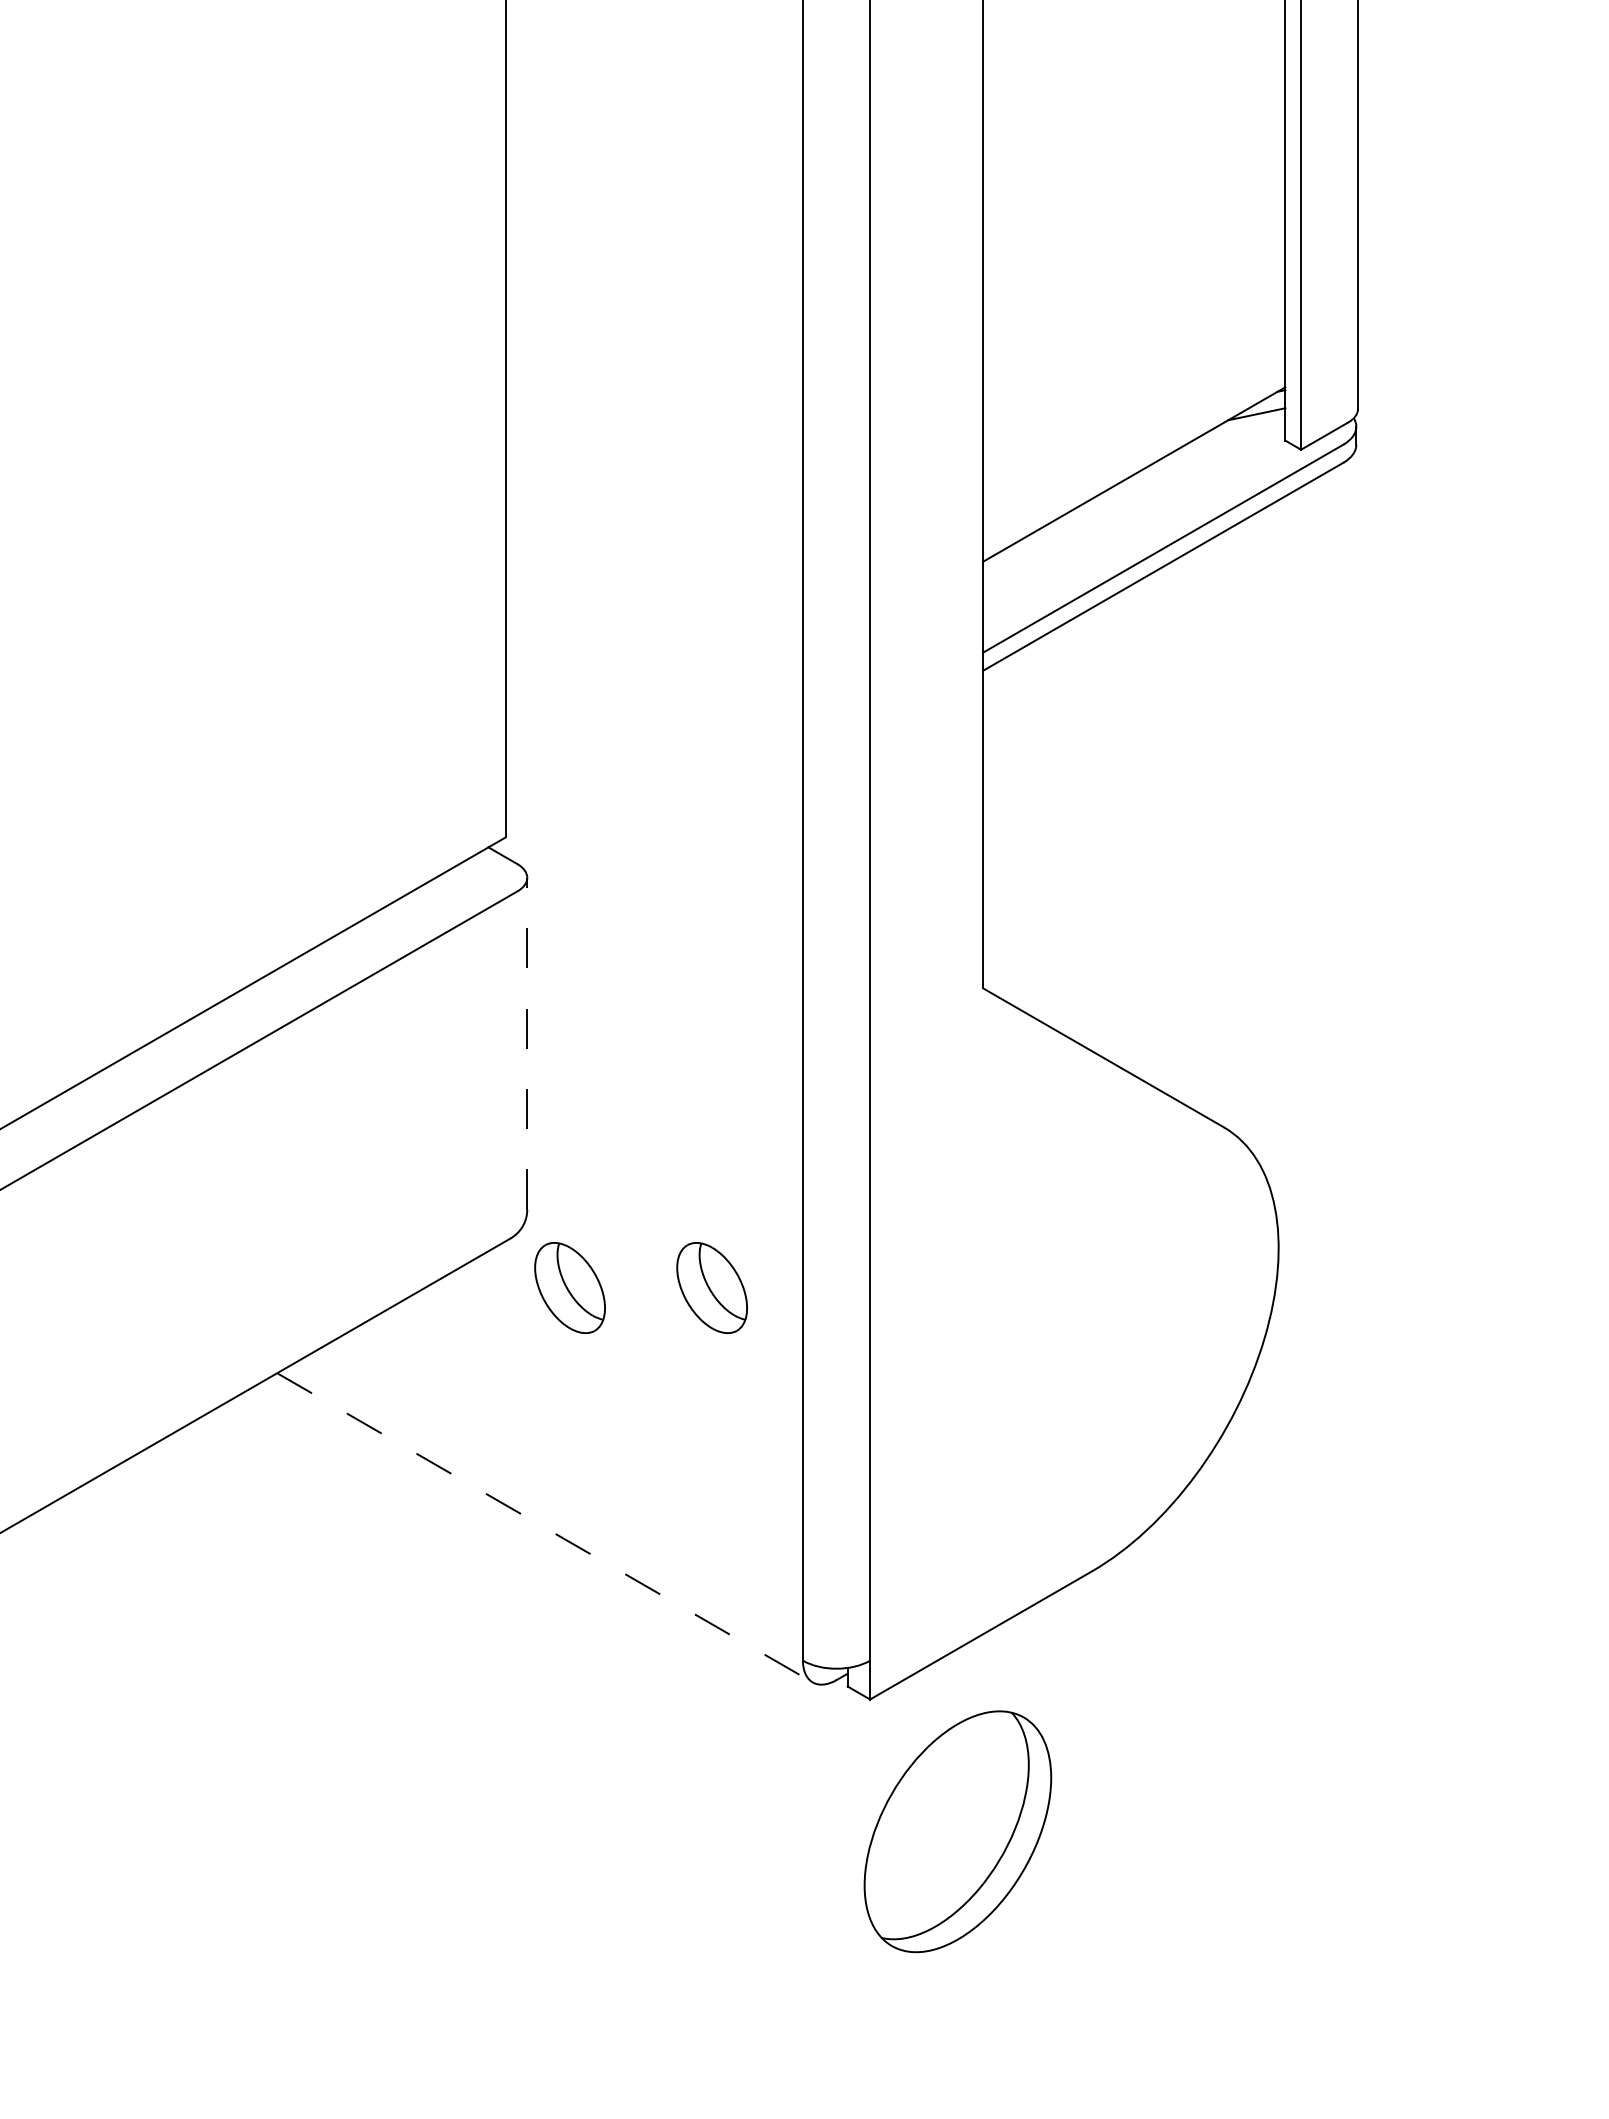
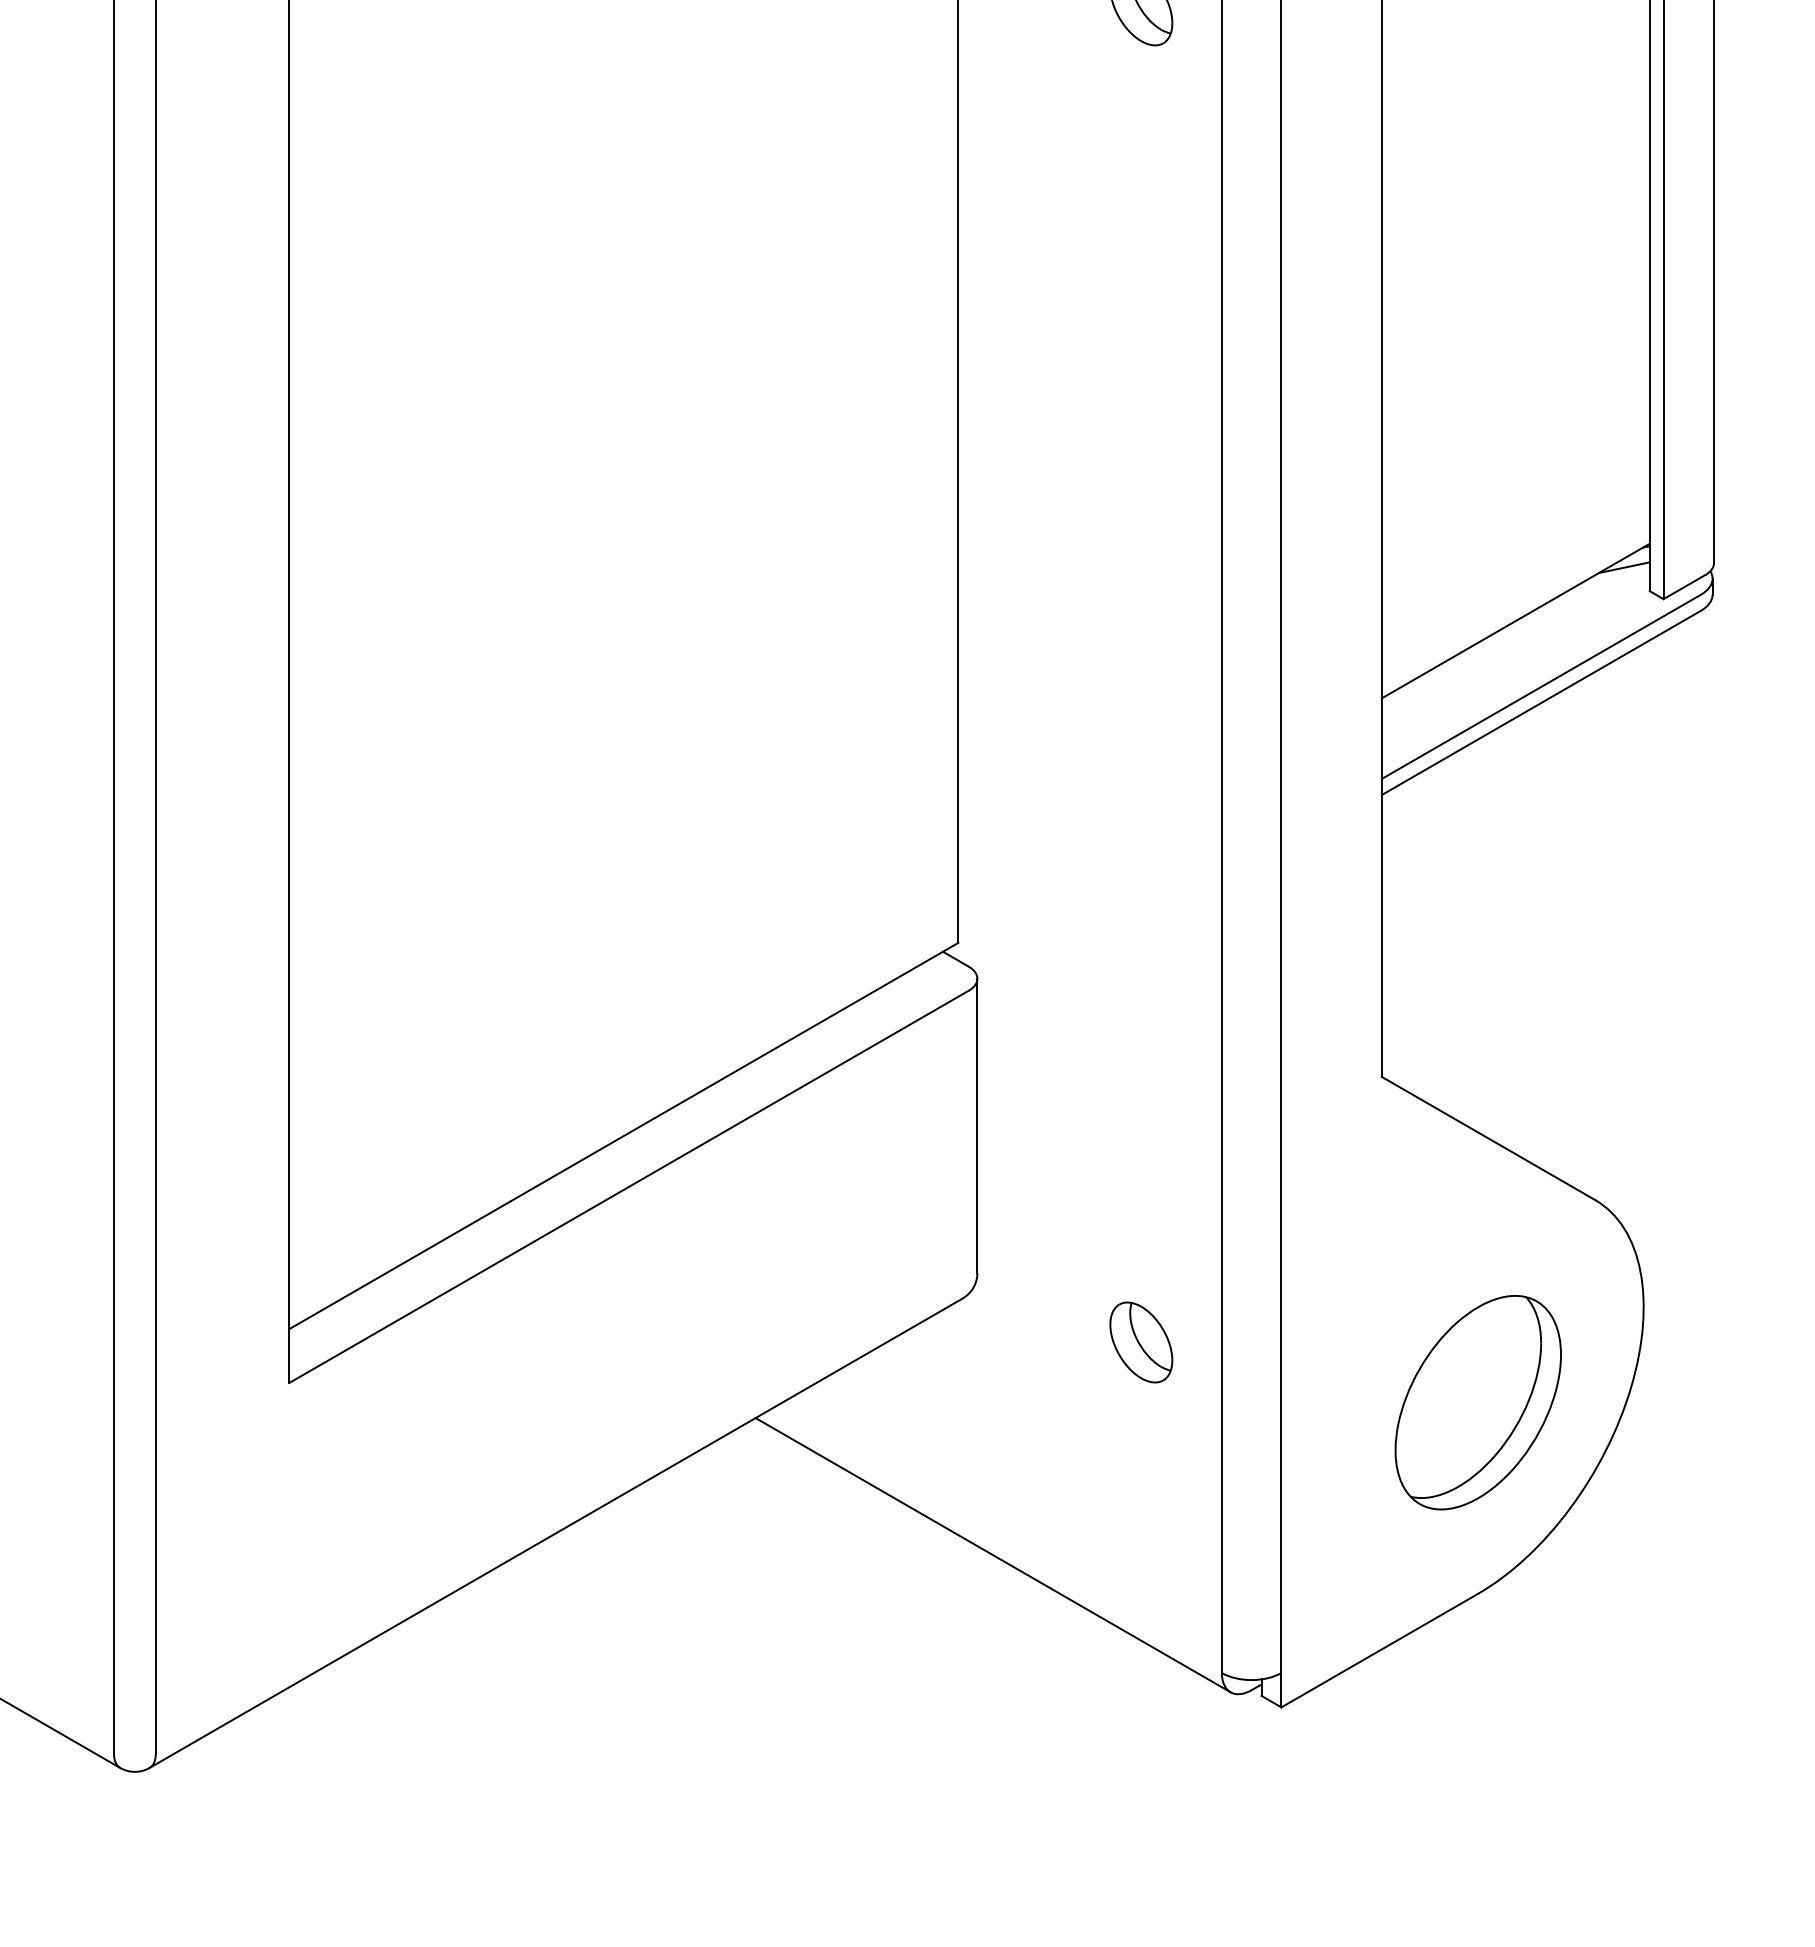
line: (527, 1043) -> (977, 1125), dashed -> solid
part: (570, 1288) -> (1015, 1342), removed
line: (545, 1528) -> (993, 1555), dashed -> solid
part: (957, 1831) -> (1477, 1402), moved

